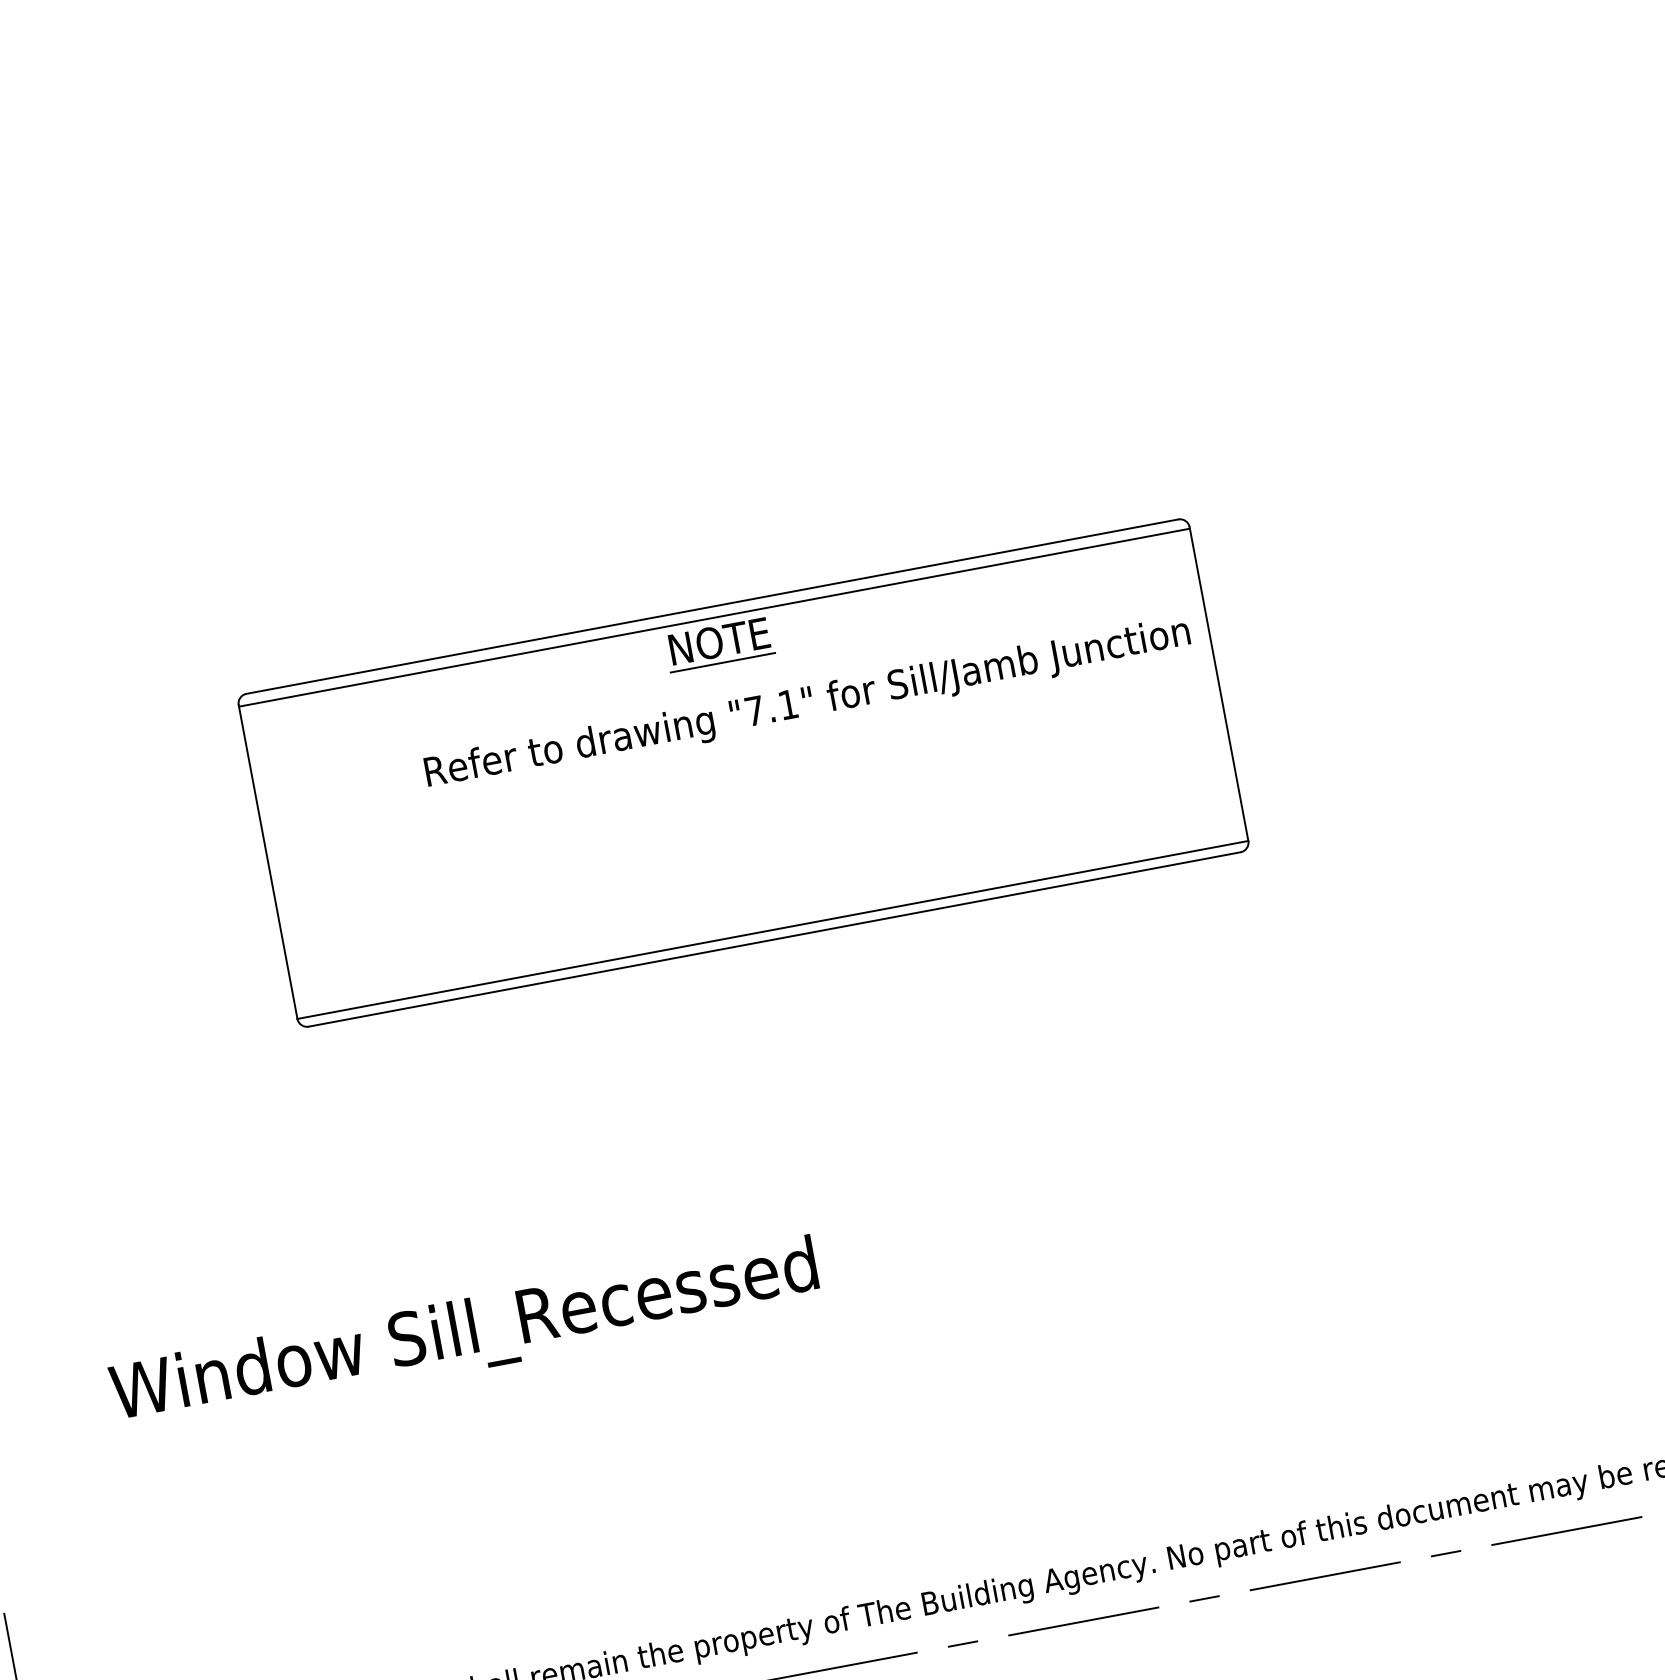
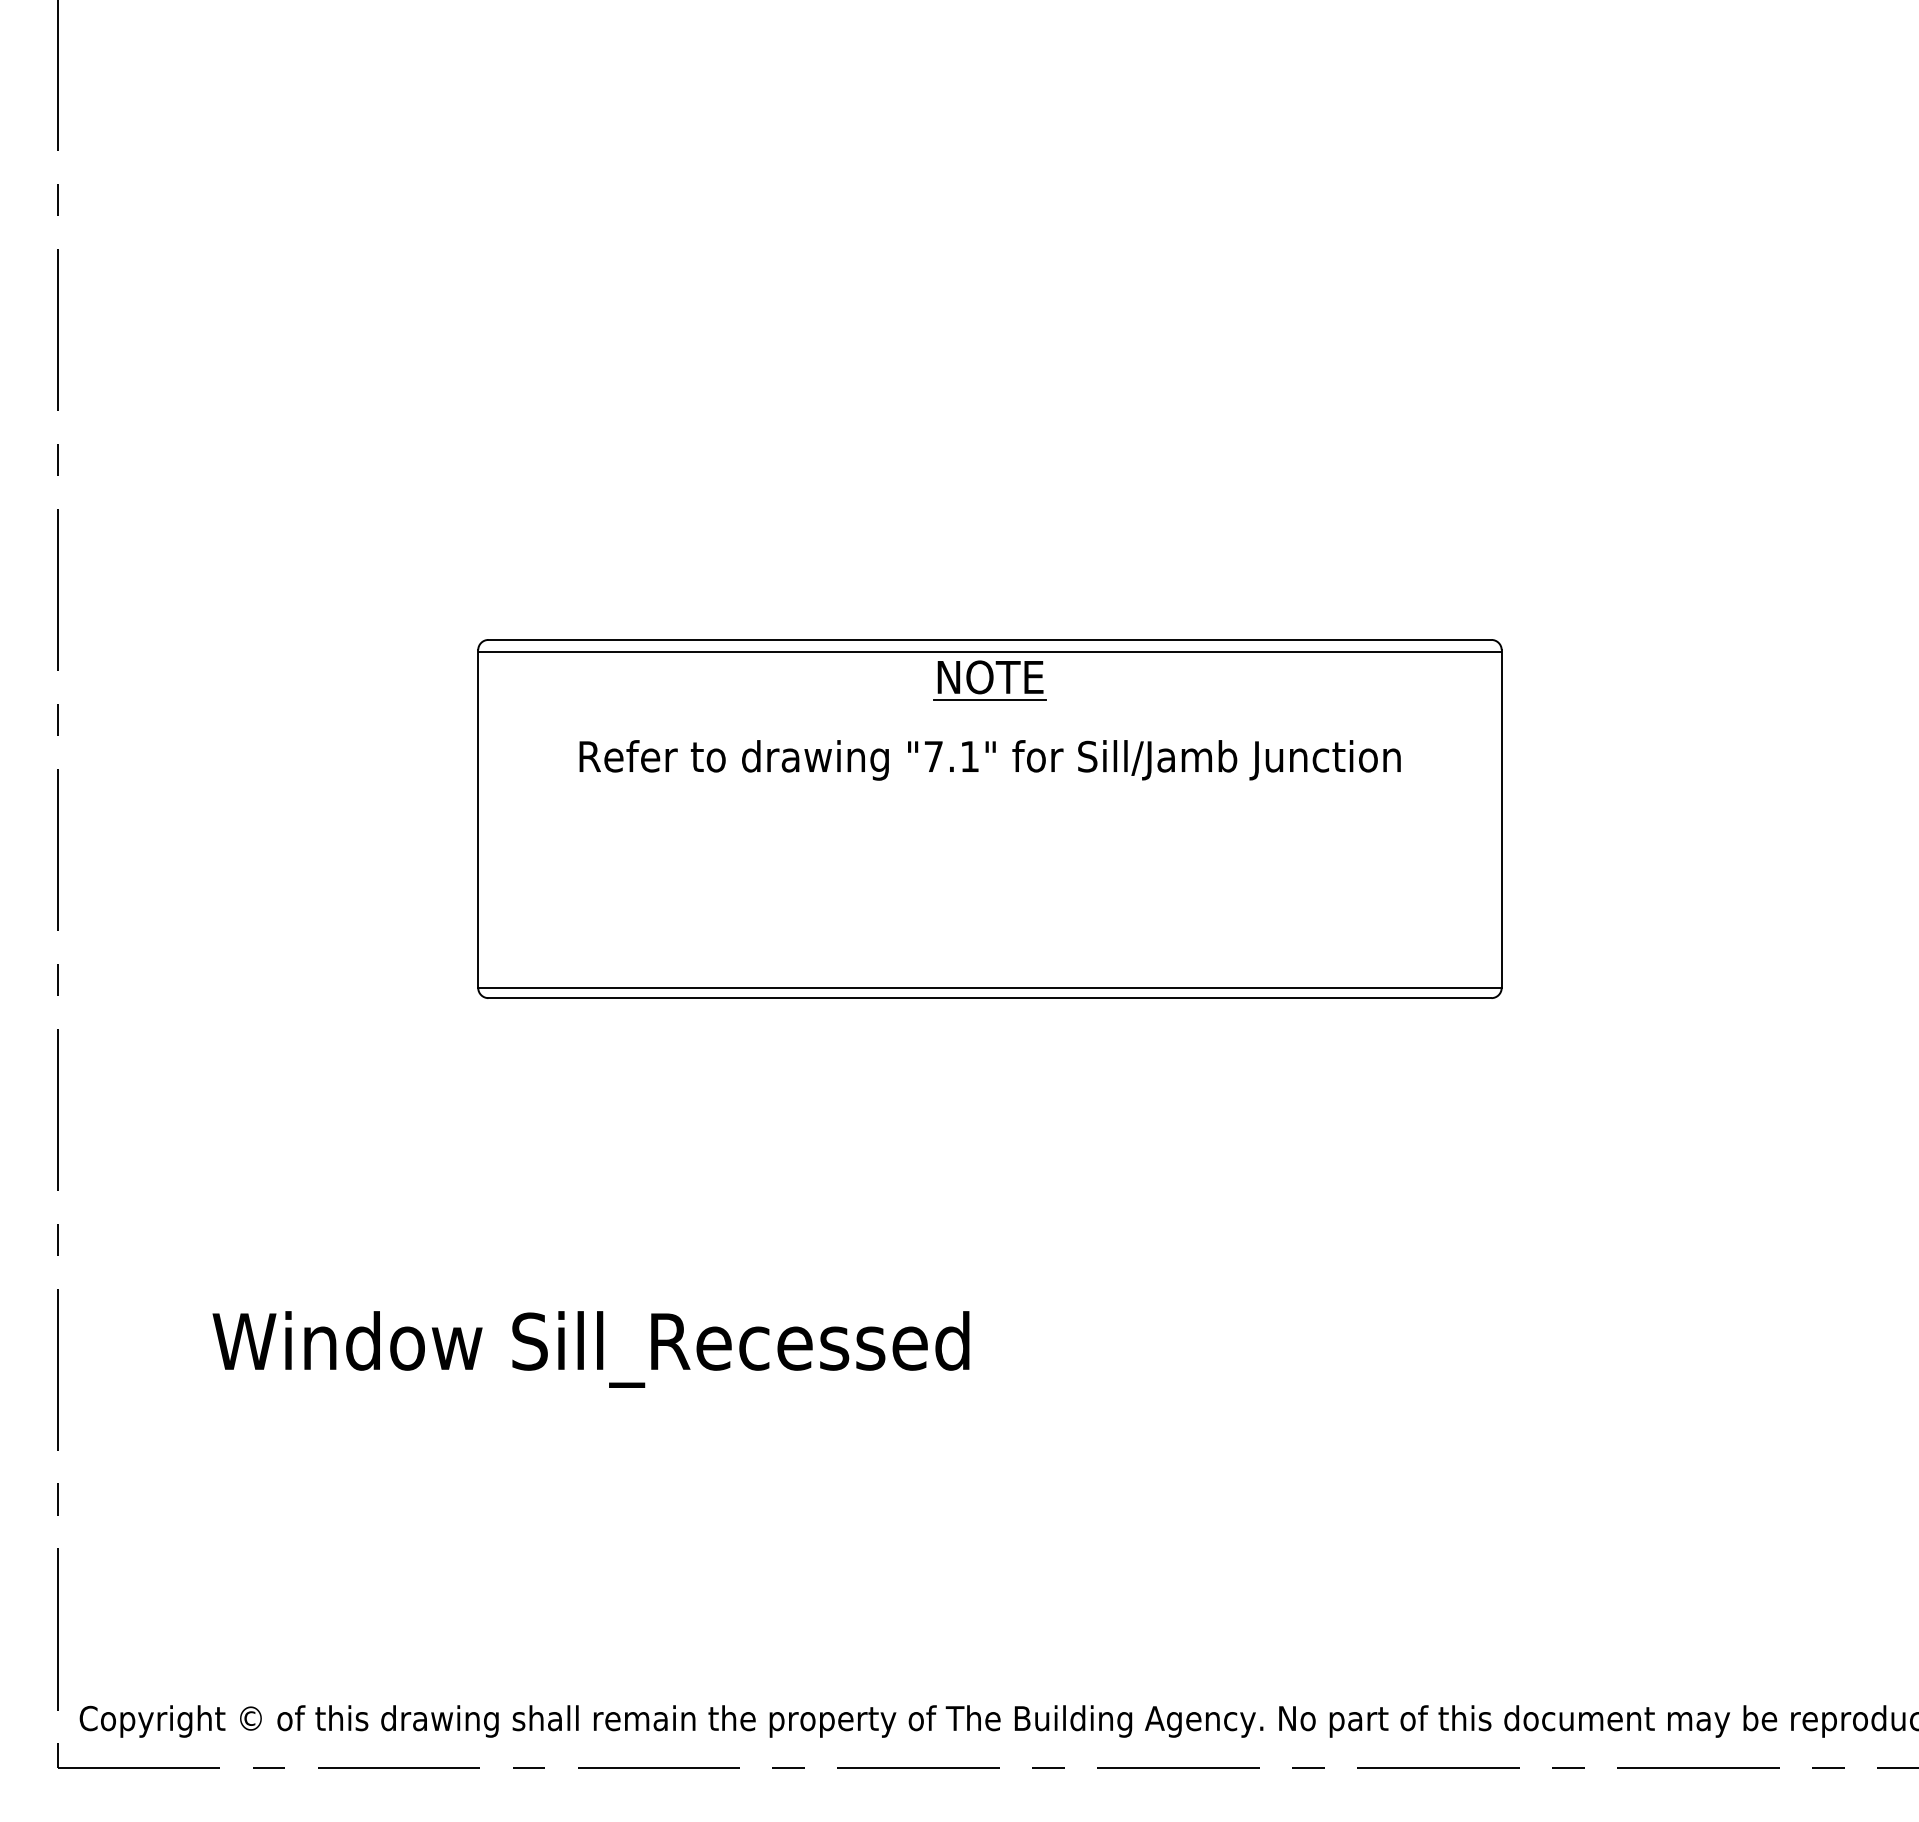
text: (807, 704) -> (989, 760), moved

